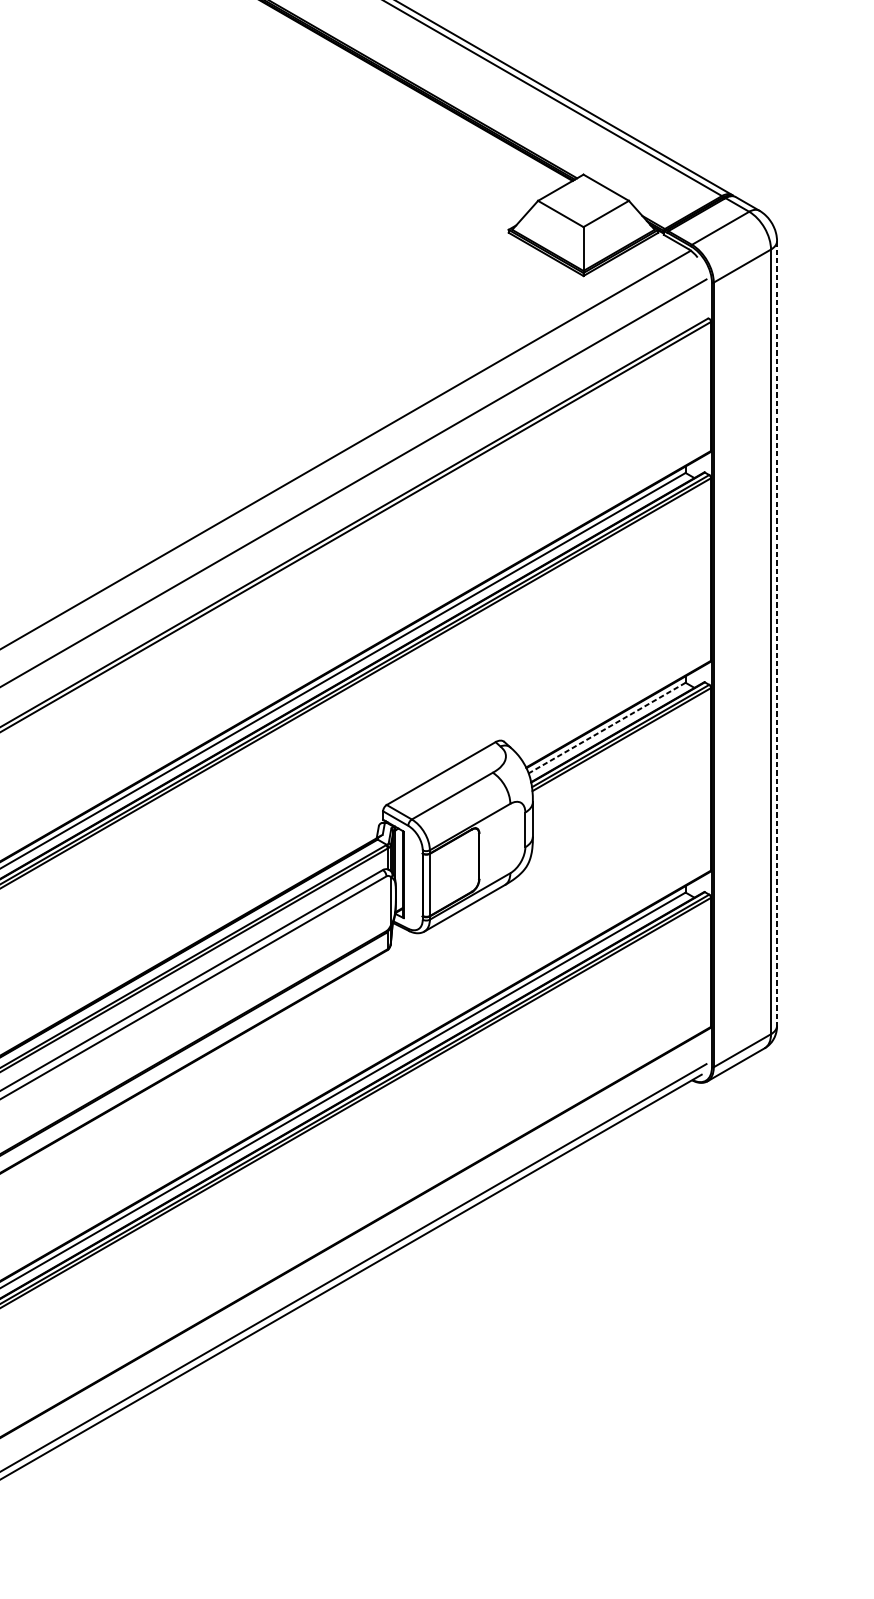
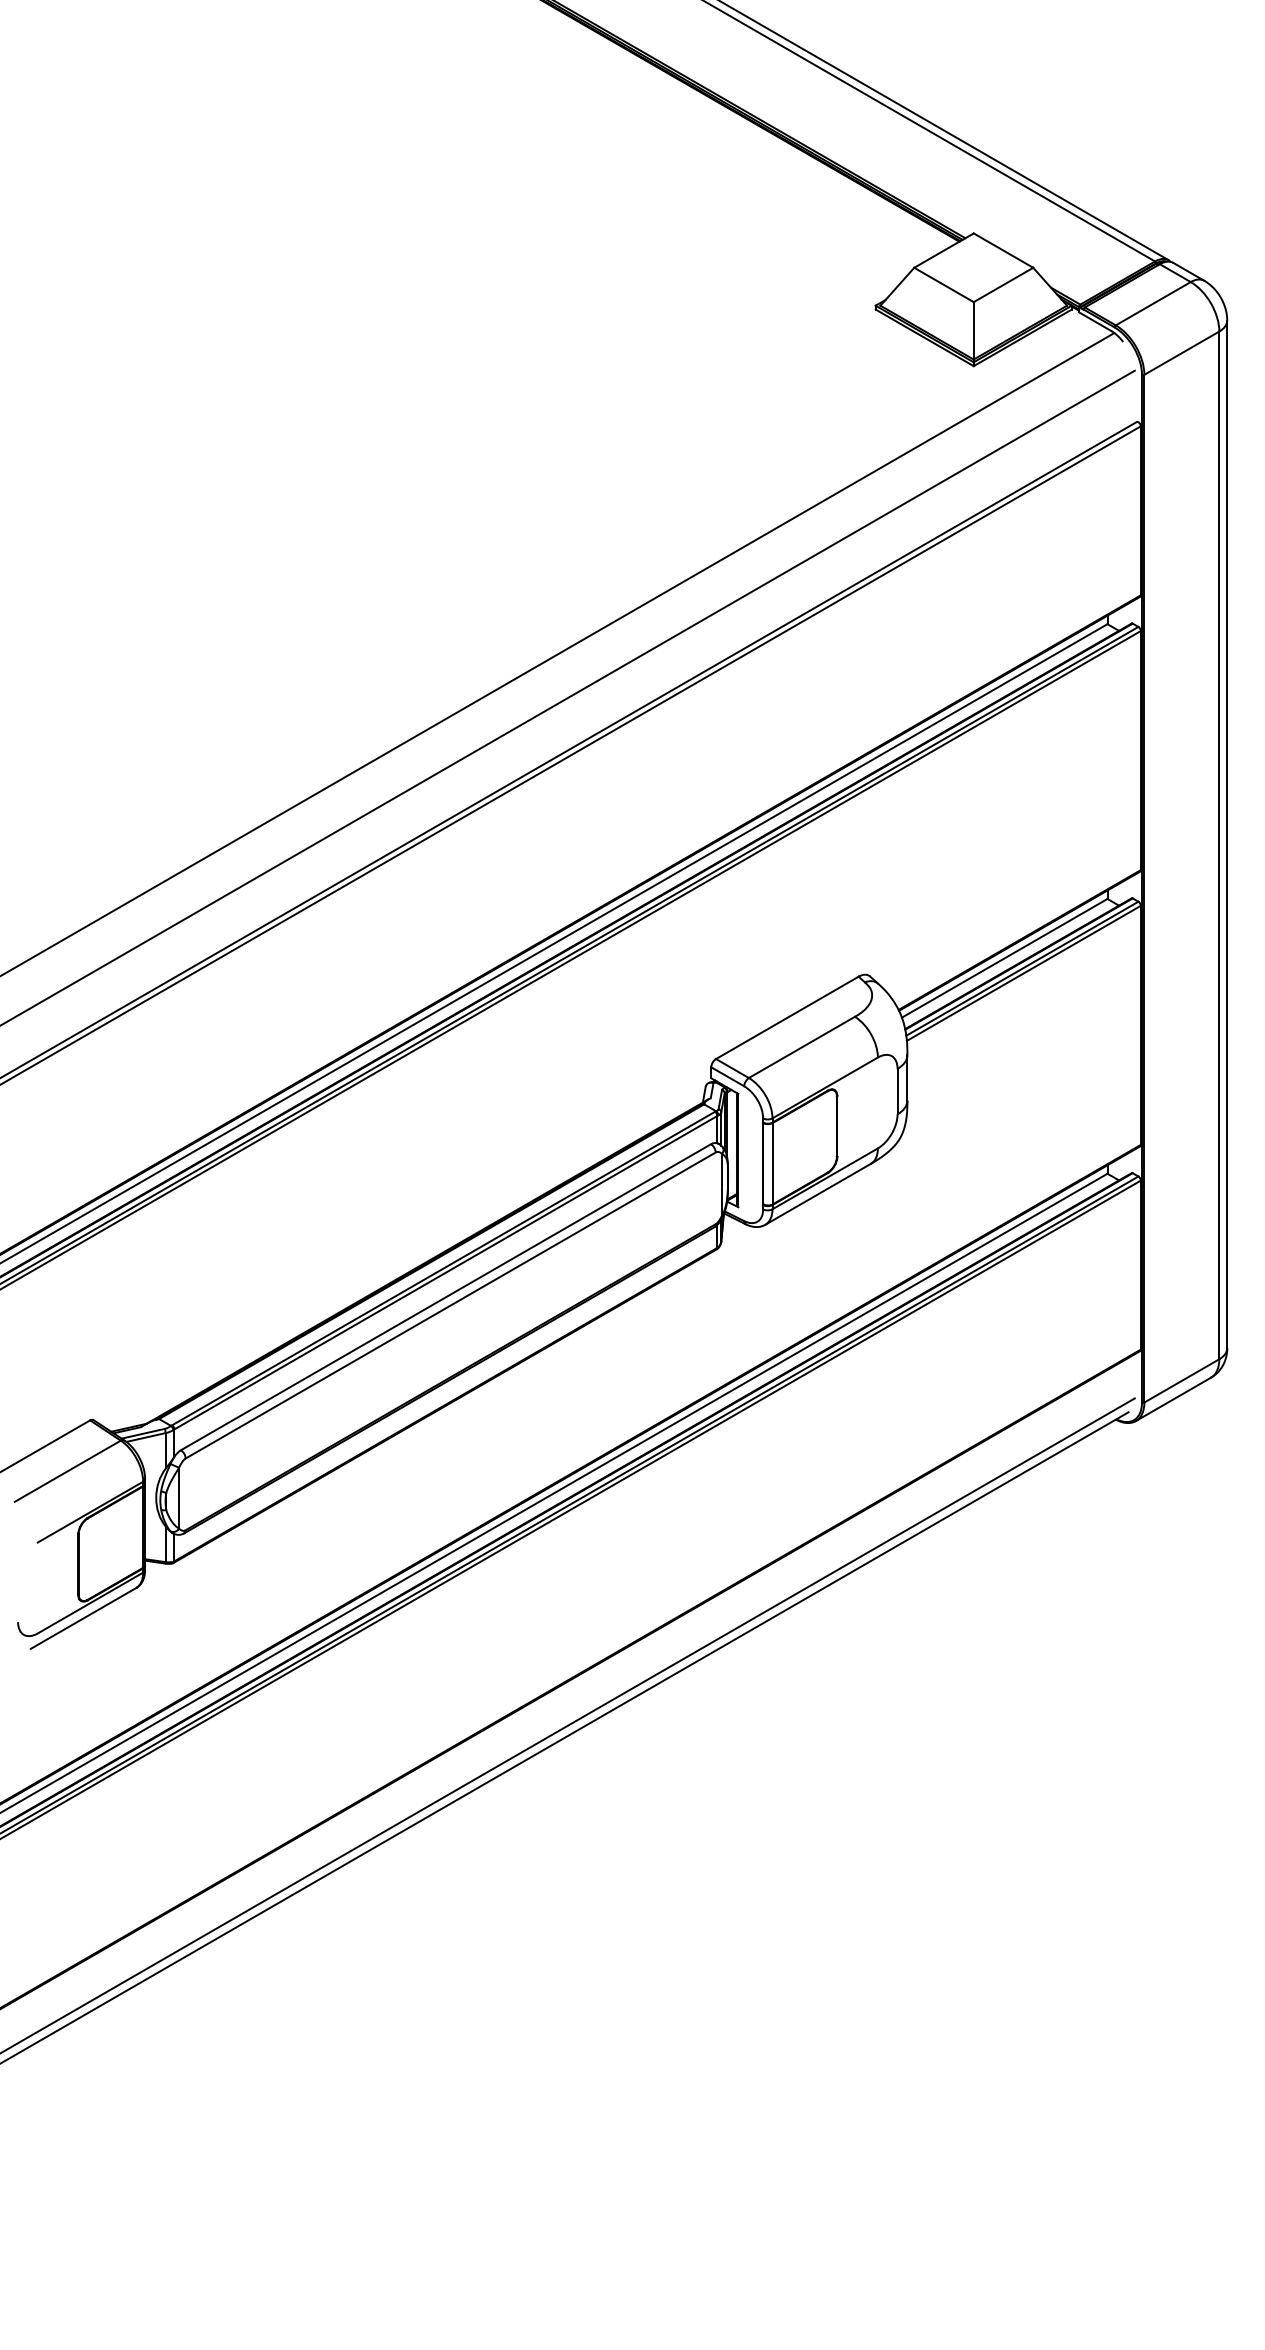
line: (777, 633) -> (1227, 834), dashed -> solid
line: (607, 728) -> (1004, 958), dashed -> solid

